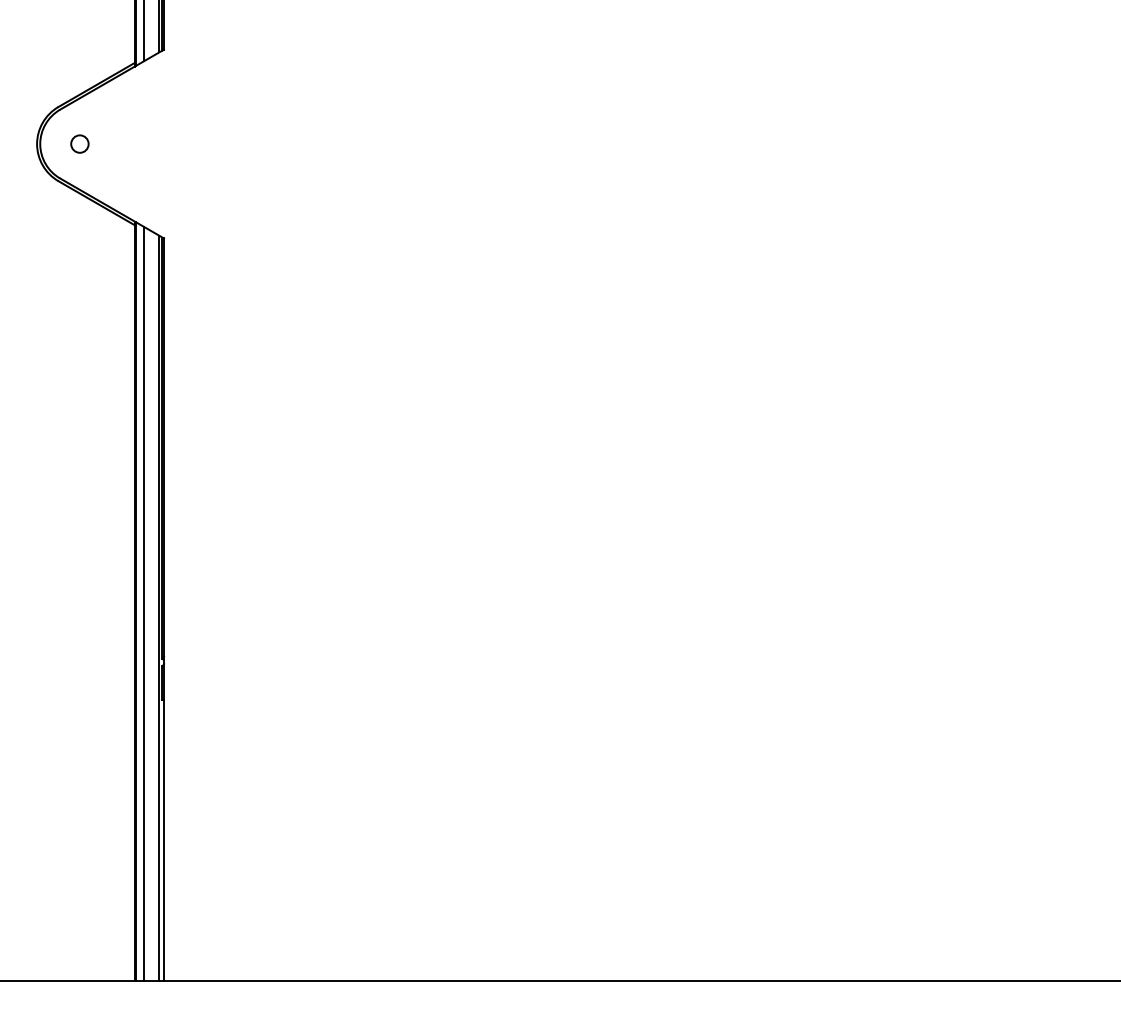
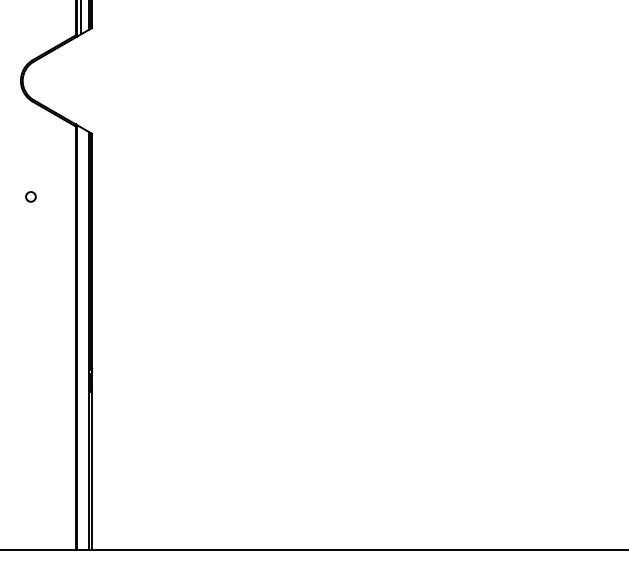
circle: (79, 143) -> (30, 196), moved
line: (145, 603) -> (81, 338), removed

